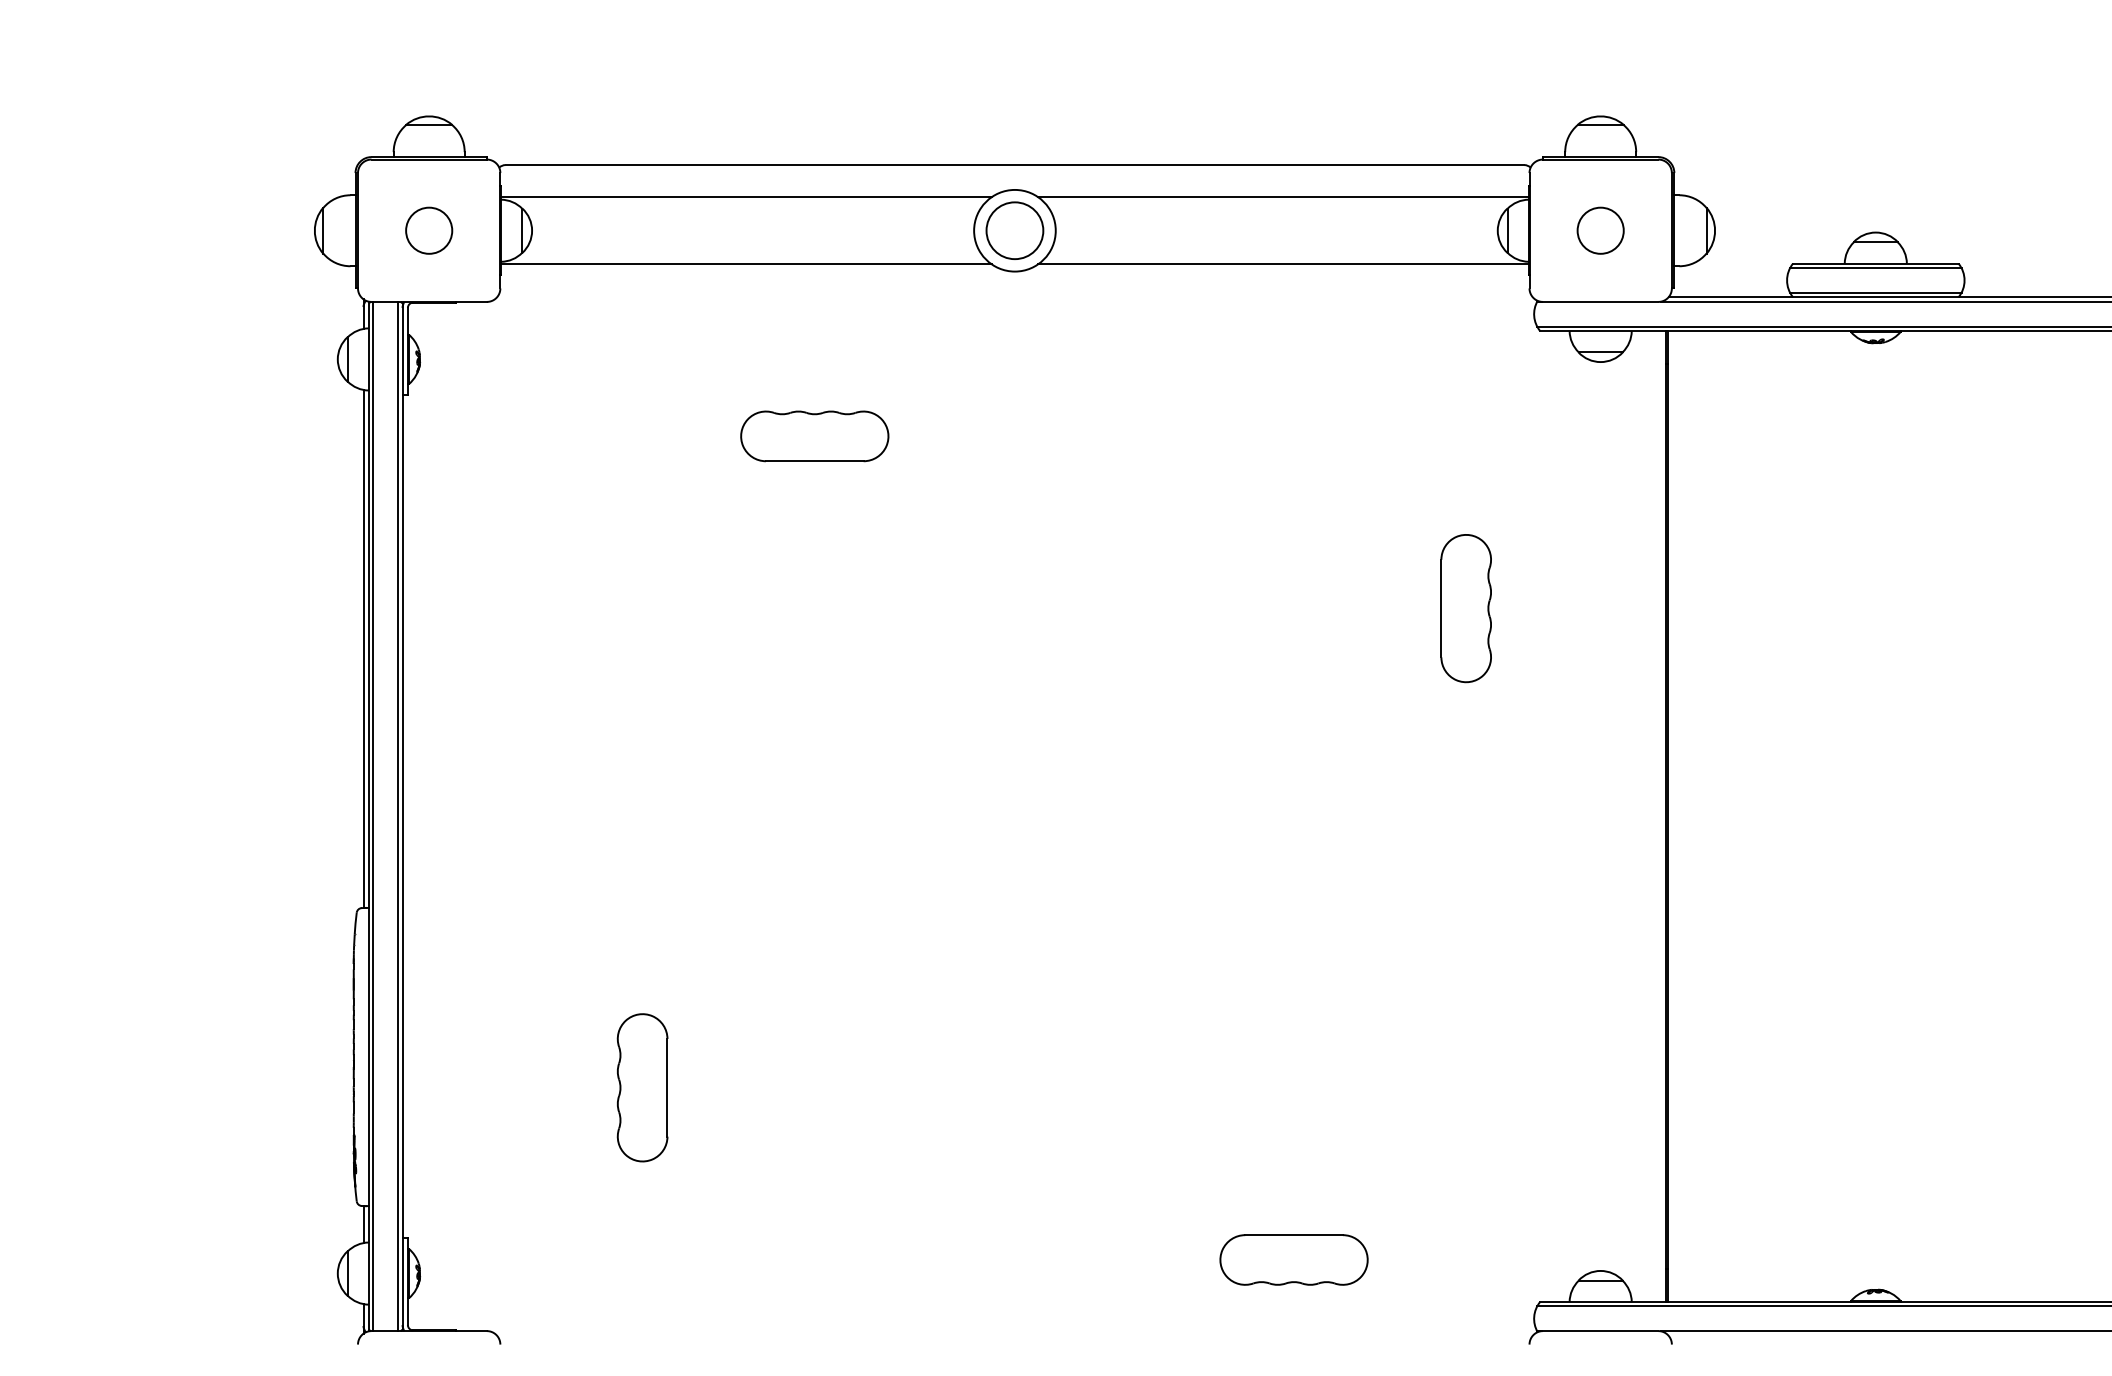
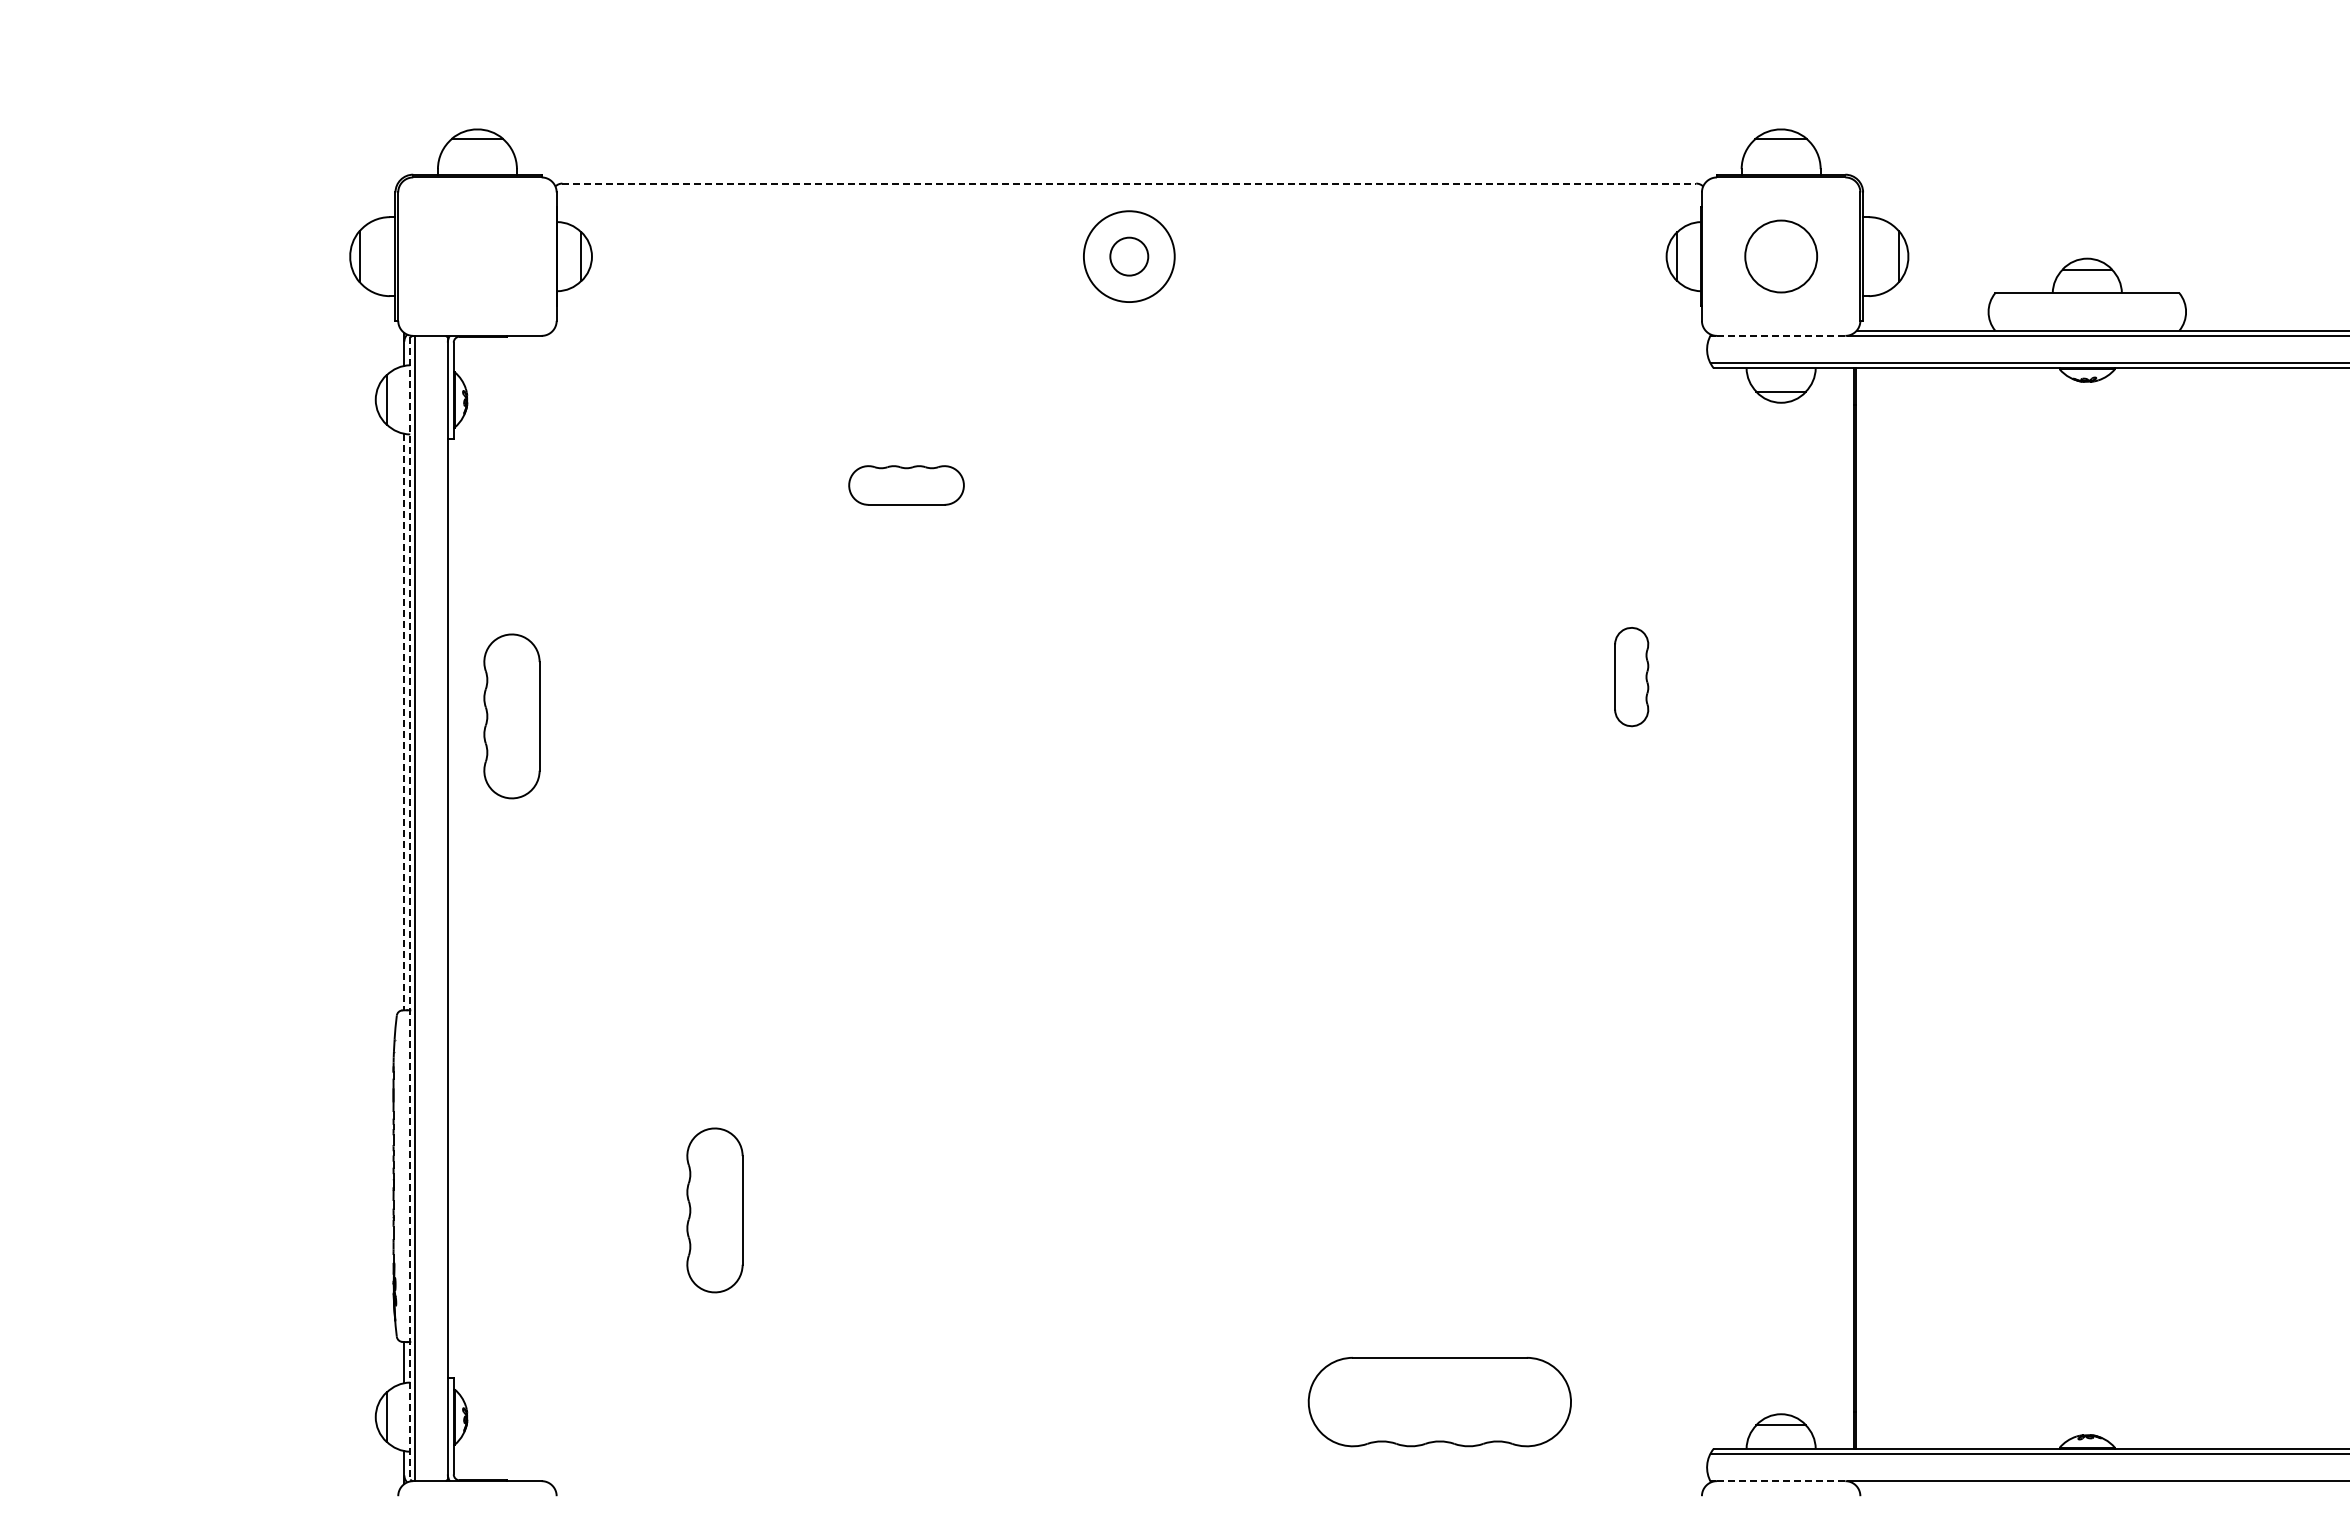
line: (1015, 165) -> (1129, 183), solid -> dashed
line: (746, 197) -> (830, 219), removed
line: (1282, 197) -> (1427, 219), removed
circle: (428, 230) -> (476, 256), removed
circle: (1014, 230) -> (1128, 256), size x0.6
circle: (1600, 230) -> (1780, 256), size x1.4
line: (746, 264) -> (830, 294), removed
line: (1282, 264) -> (1427, 294), removed
line: (1875, 268) -> (2086, 298), removed
line: (1875, 292) -> (2086, 325), removed
line: (1600, 301) -> (1780, 335), solid -> dashed
part: (814, 436) -> (906, 485), size x0.7
part: (1466, 608) -> (1631, 676), size x0.6
part: (459, 643) -> (511, 716), added
line: (363, 649) -> (404, 722), solid -> dashed
line: (397, 816) -> (442, 908), removed
line: (369, 817) -> (410, 909), solid -> dashed
part: (1293, 1259) -> (1439, 1401), size x1.6
line: (1601, 1331) -> (1781, 1481), solid -> dashed

